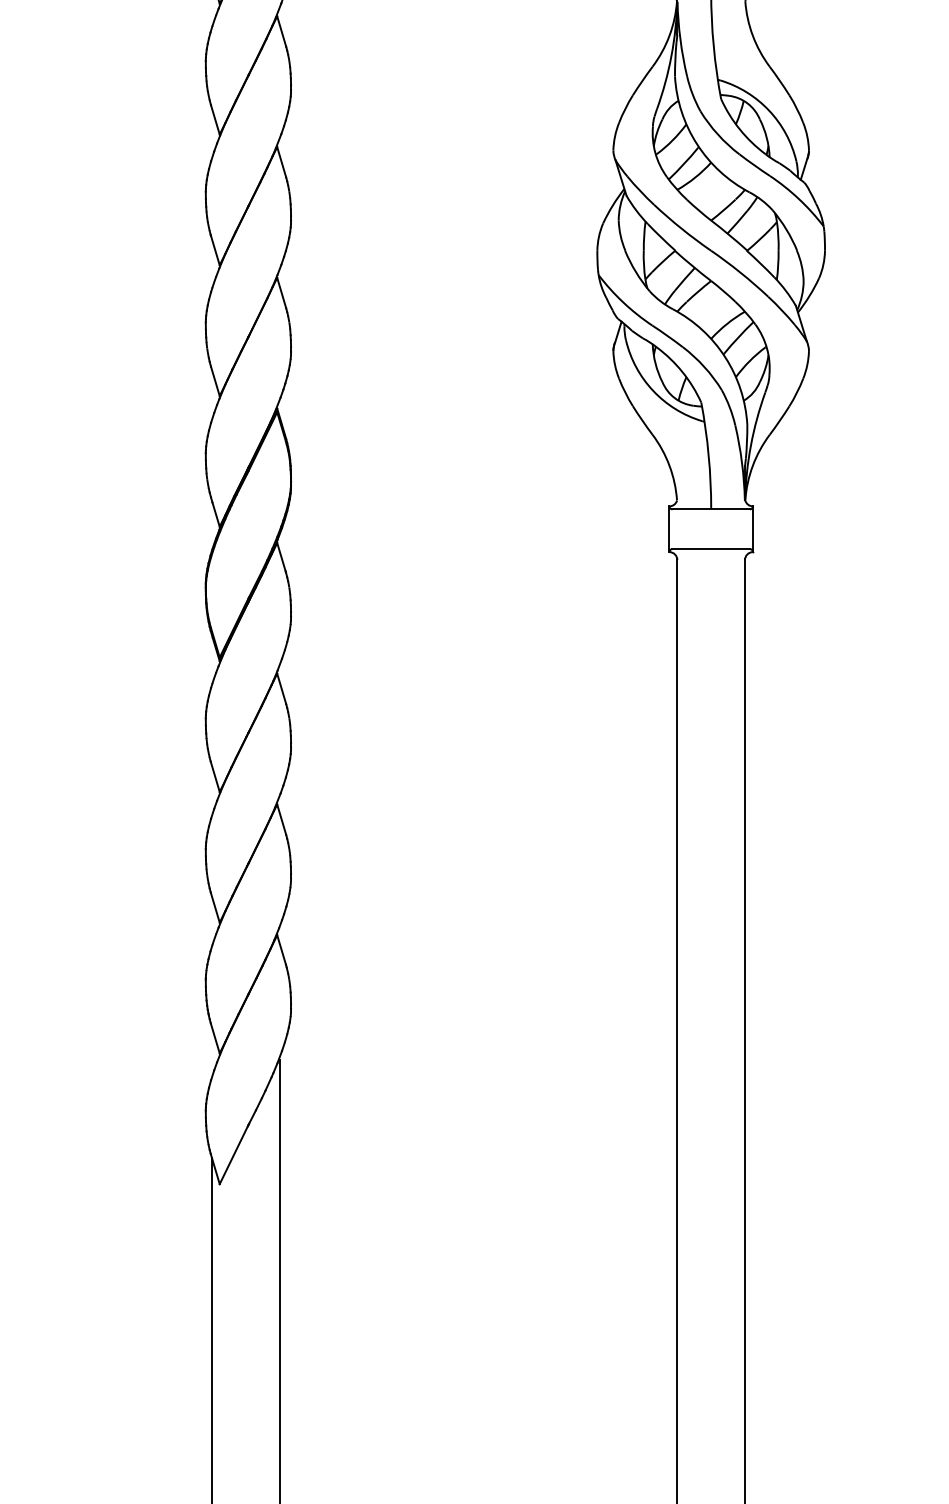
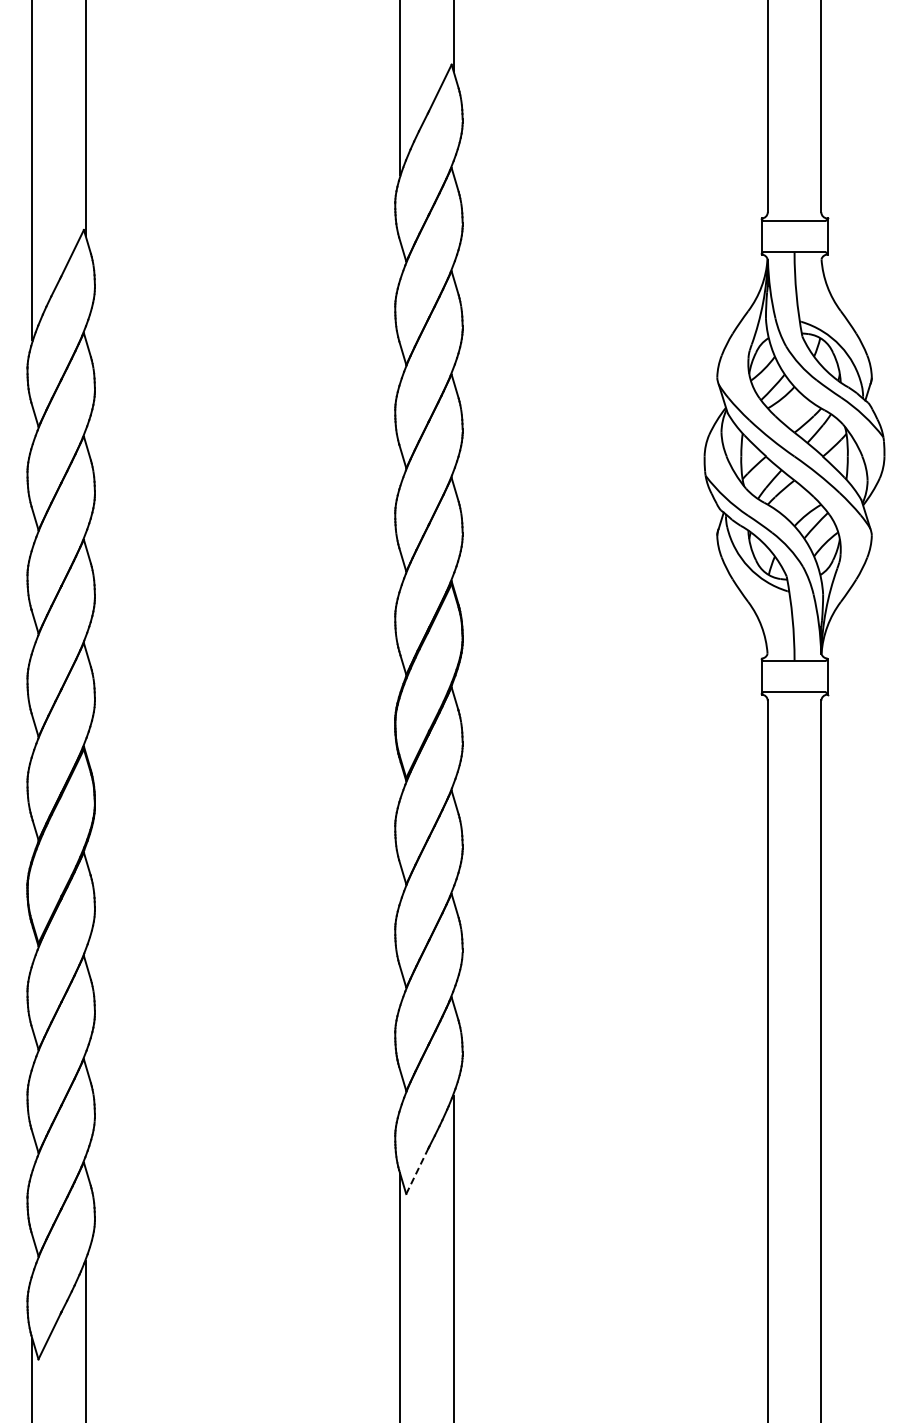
line: (233, 1154) -> (417, 1170), solid -> dashed

